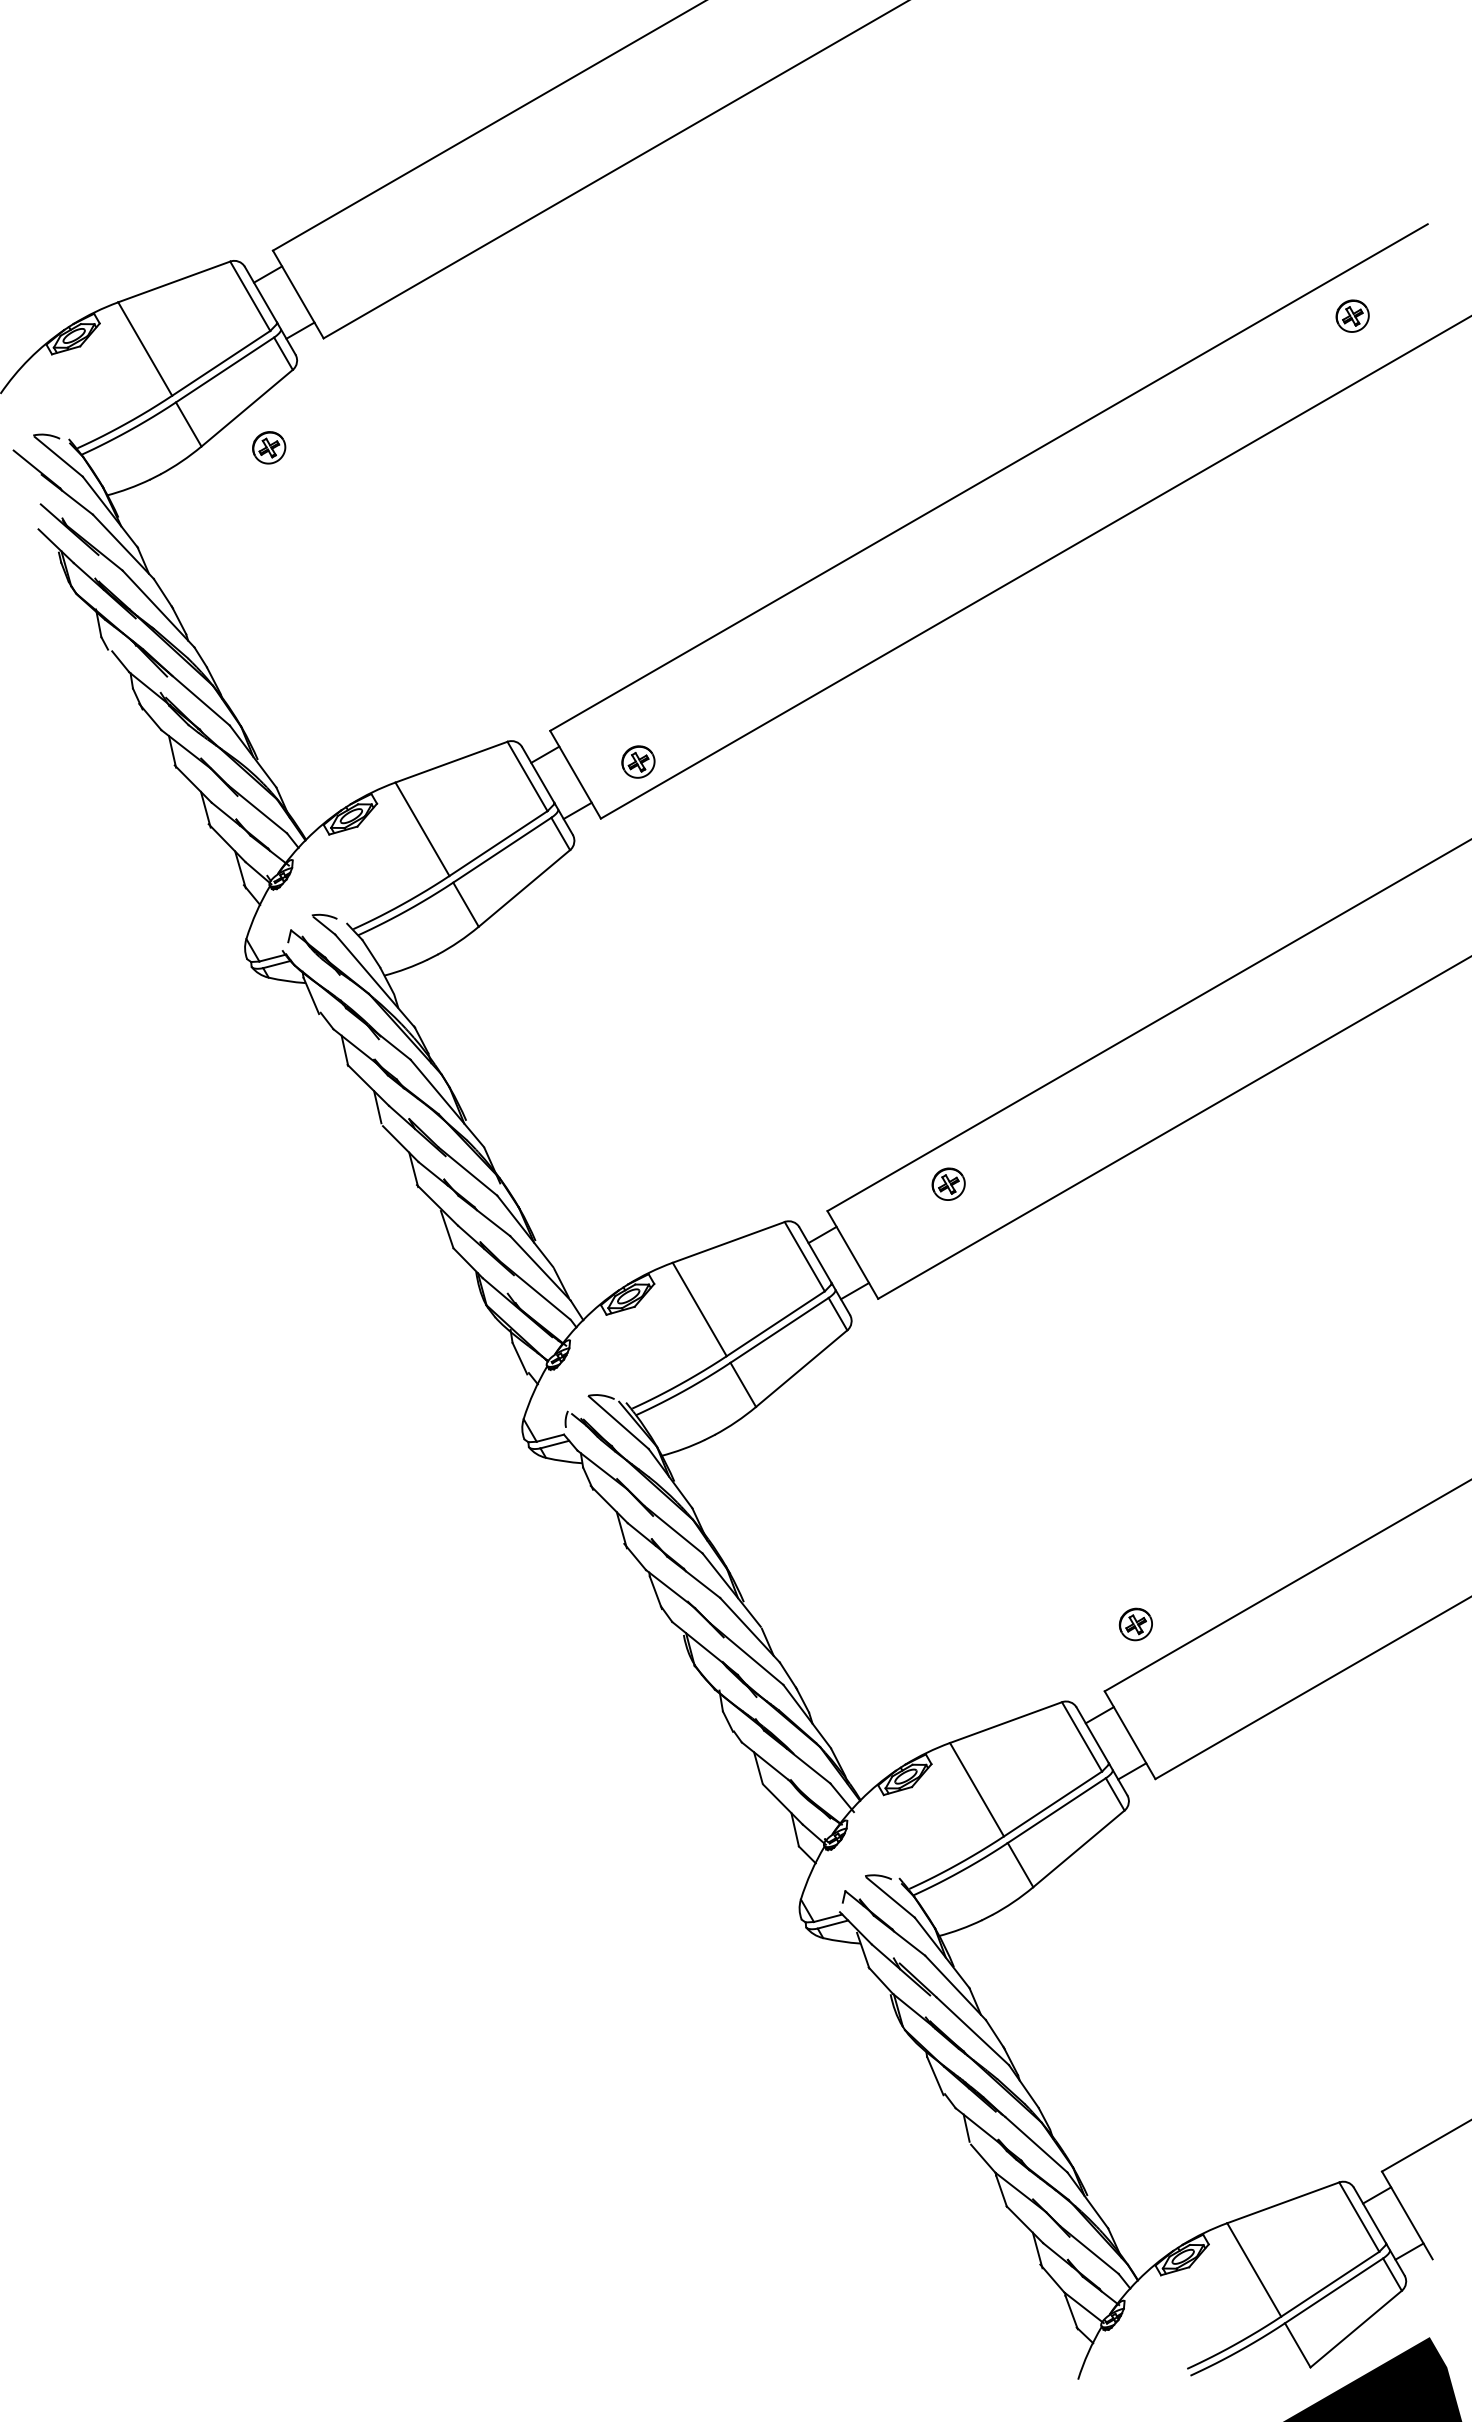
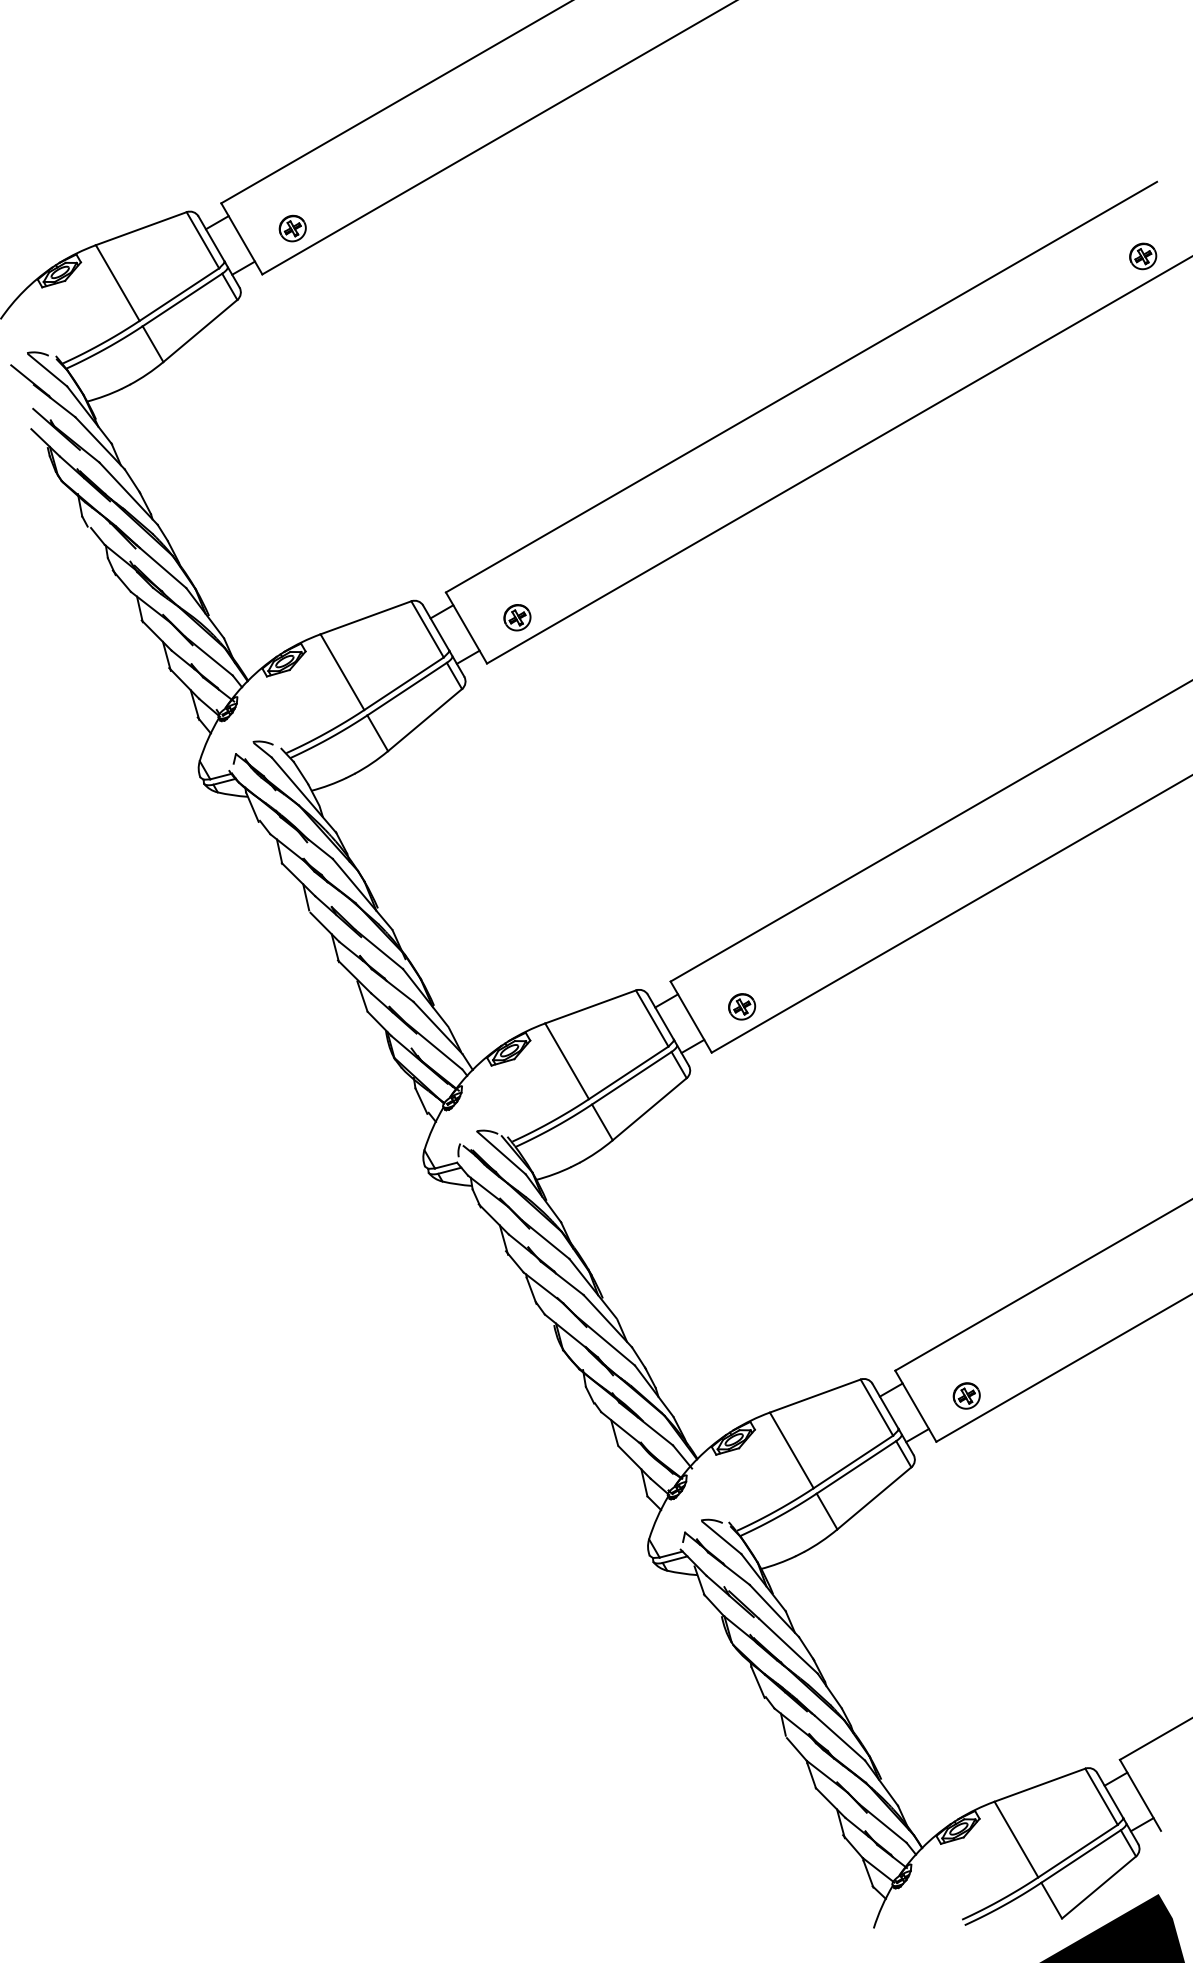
part: (1352, 315) -> (1143, 255), moved
part: (269, 447) -> (293, 228), moved
part: (948, 1183) -> (741, 1006), moved
part: (1135, 1624) -> (966, 1395), moved

